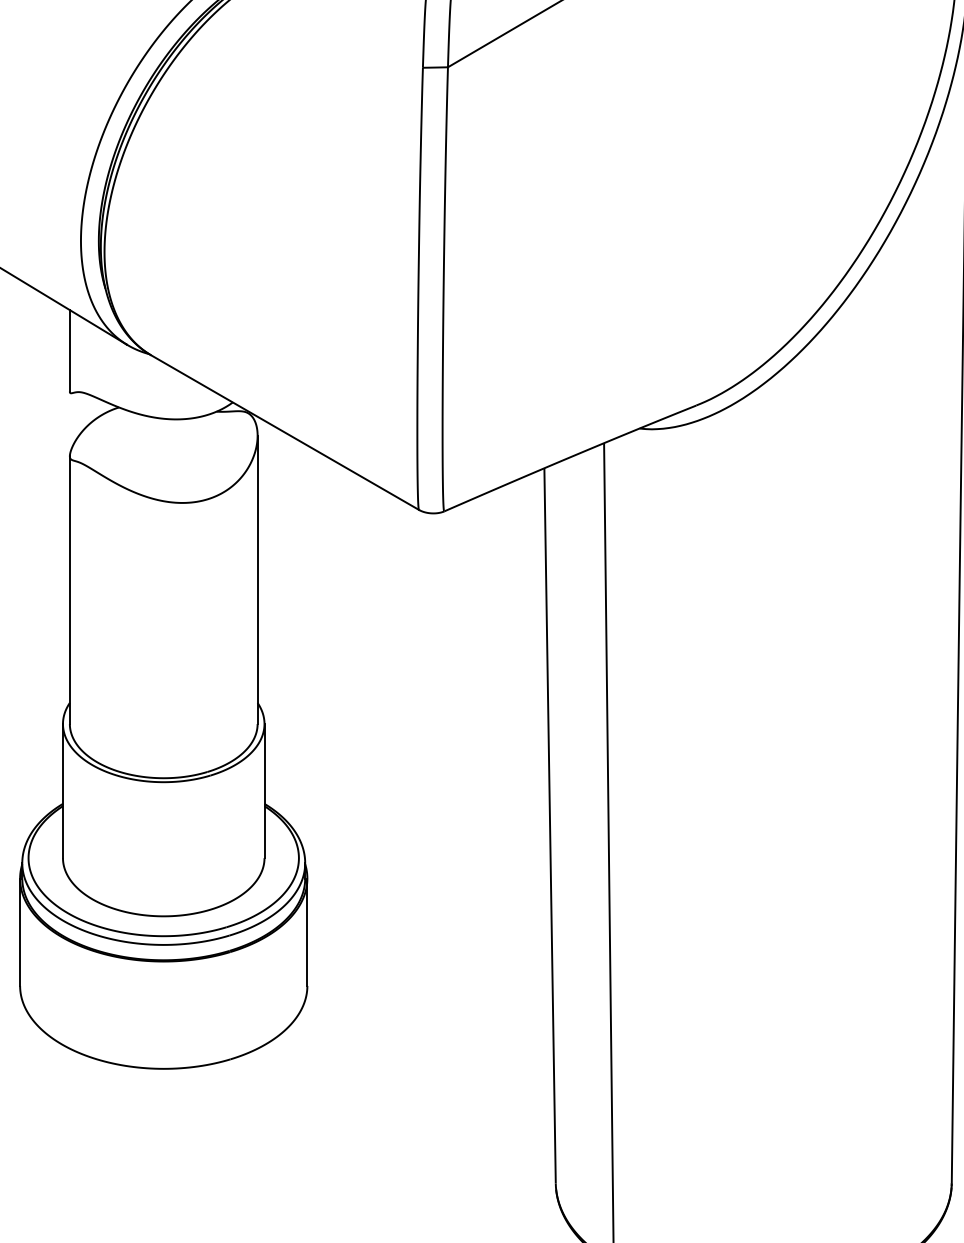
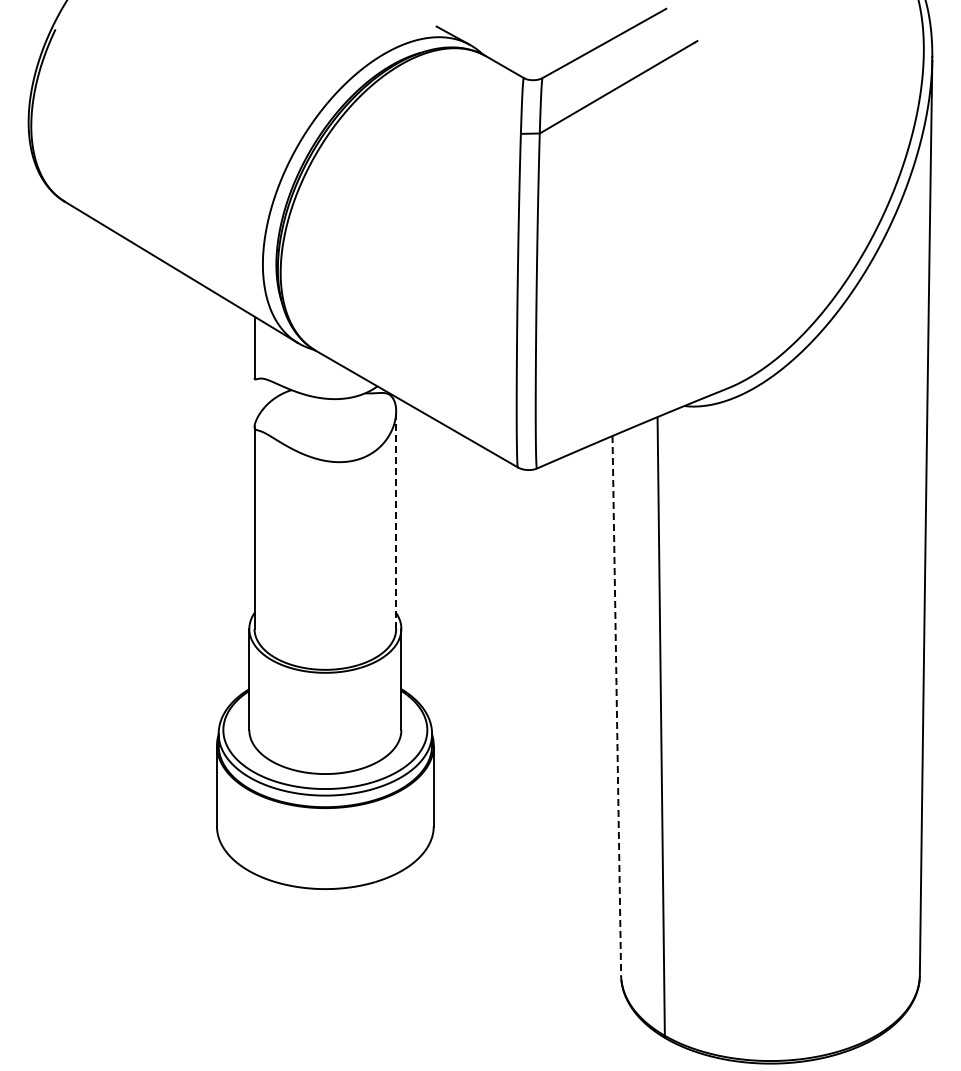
line: (258, 580) -> (396, 520), solid -> dashed
line: (549, 825) -> (616, 705), solid -> dashed

